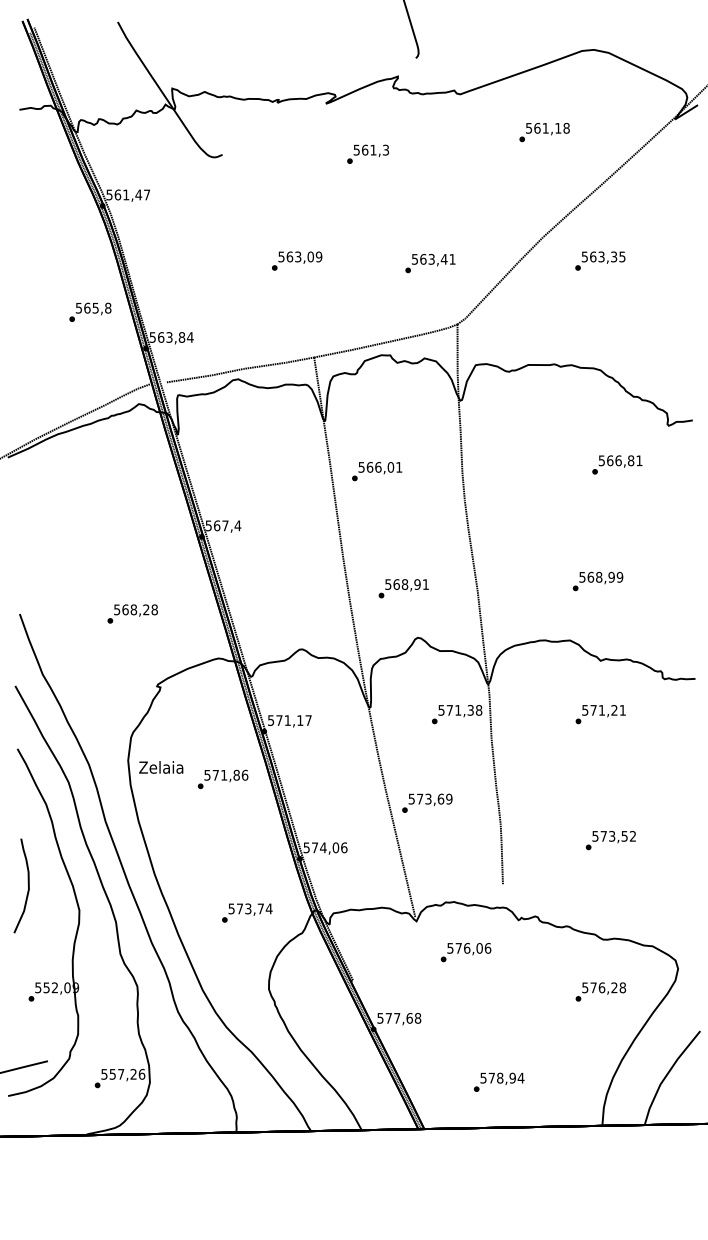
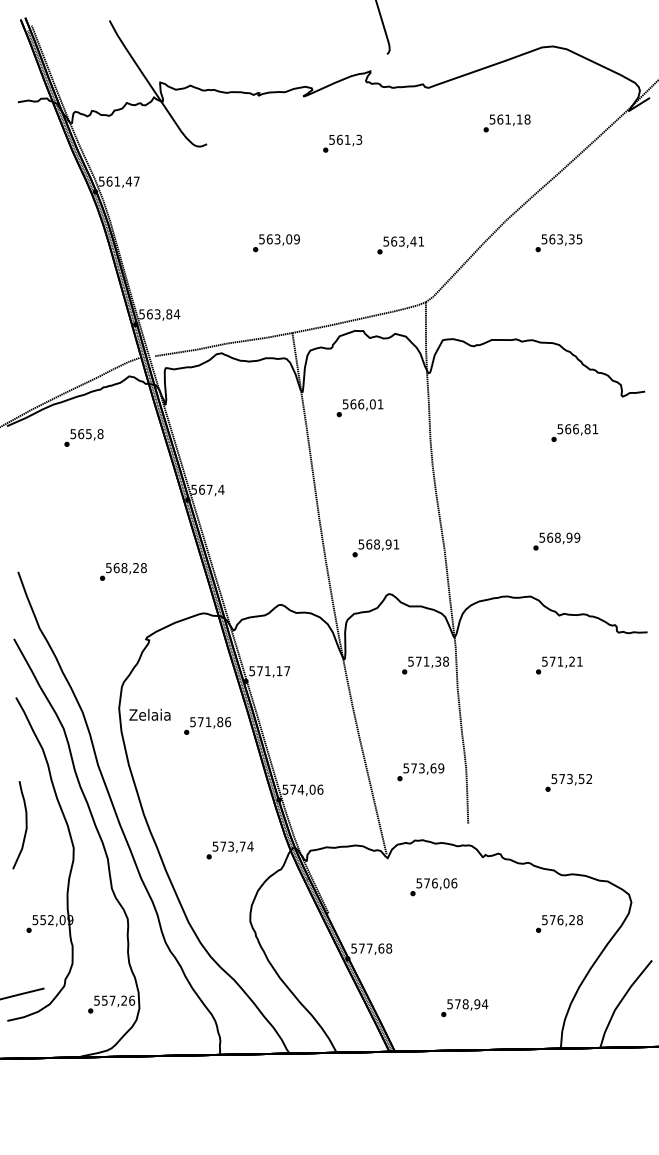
text: (89, 311) -> (83, 437), moved
text: (376, 471) -> (359, 408), moved
text: (427, 803) -> (420, 772), moved

